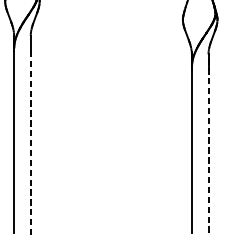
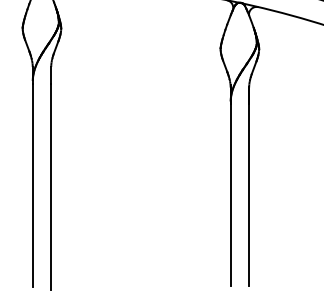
line: (208, 143) -> (249, 186), dashed -> solid
line: (30, 144) -> (51, 187), dashed -> solid

